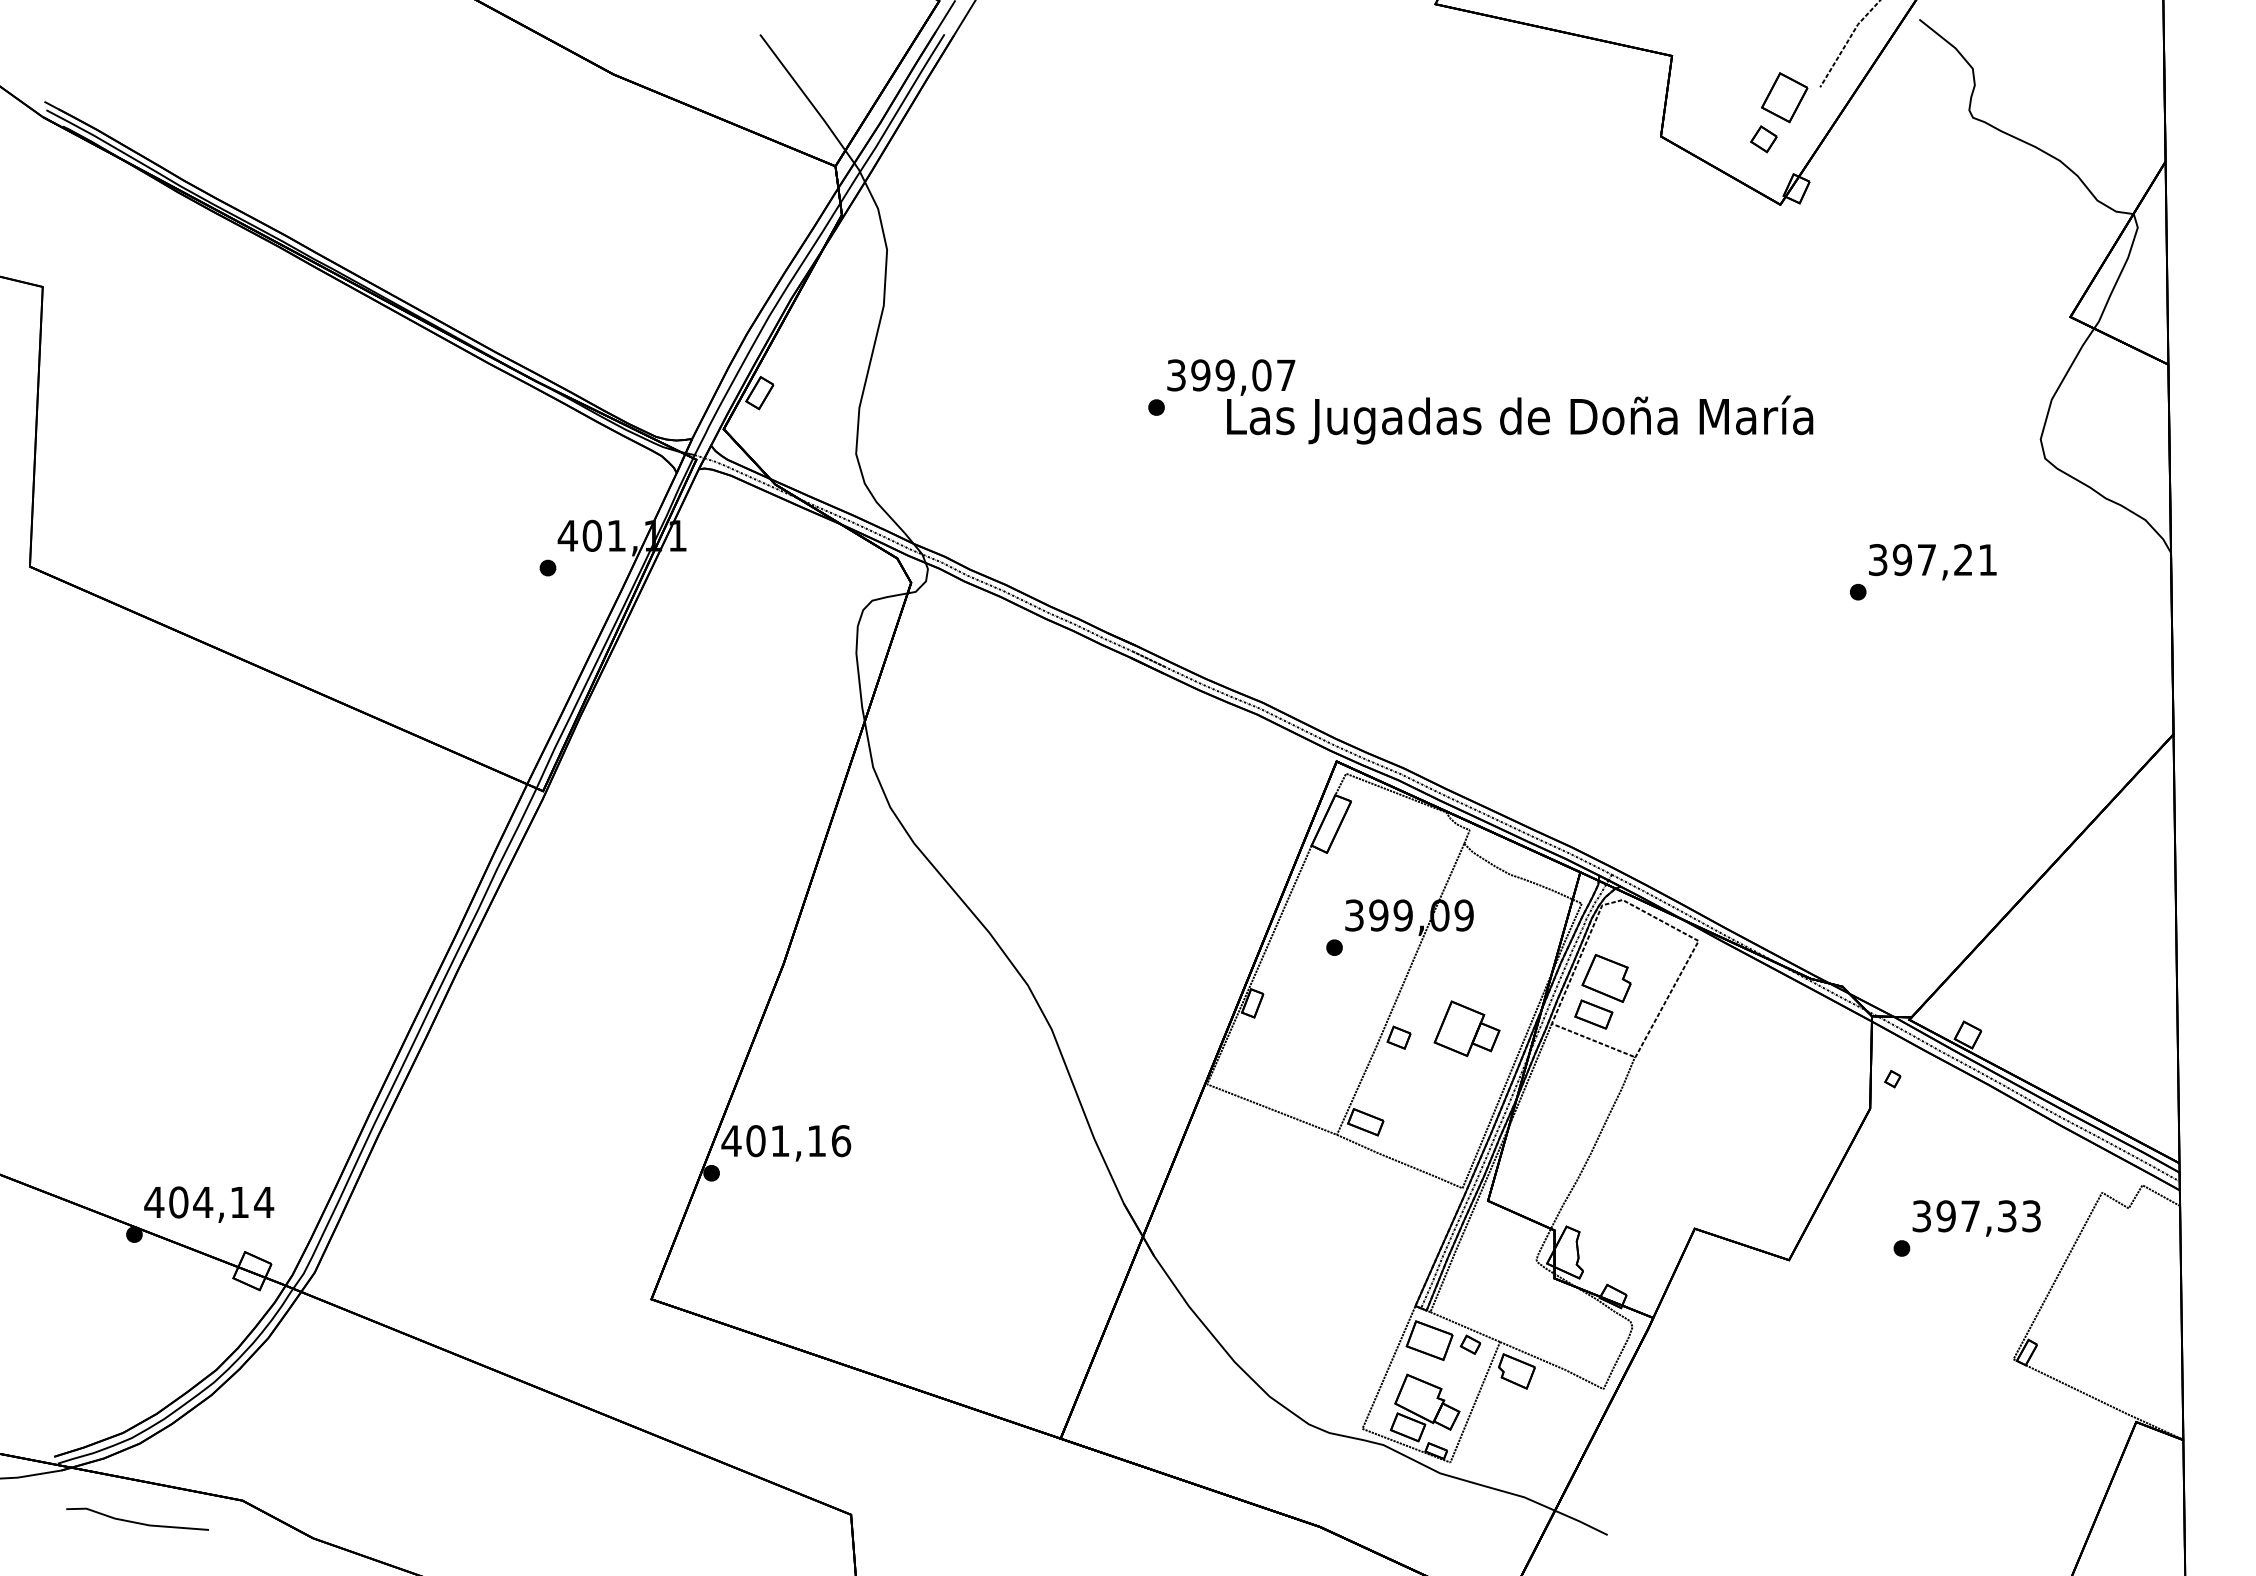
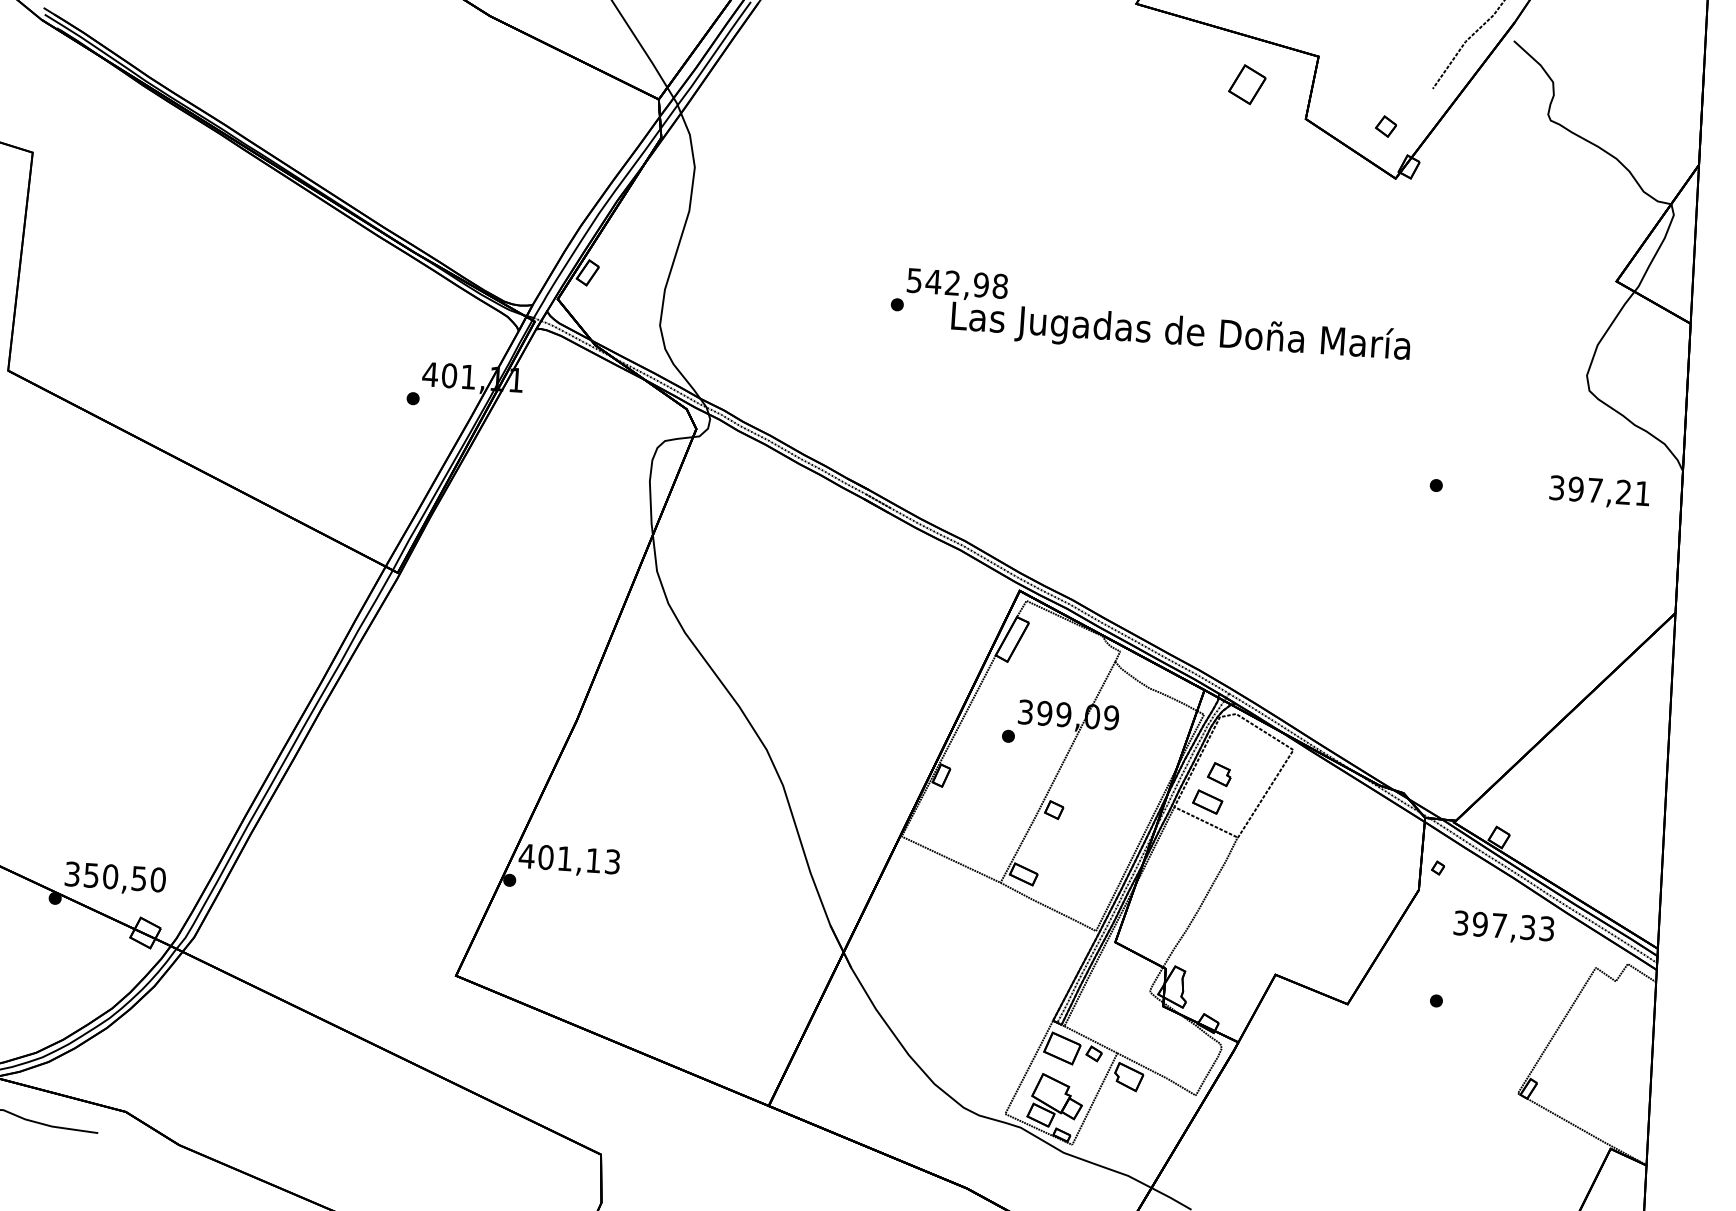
part: (1784, 97) -> (1247, 84), moved
text: (1231, 375) -> (957, 283), 399,07 -> 542,98
text: (1932, 562) -> (1599, 492), moved
part: (1606, 978) -> (1219, 774), size x0.6
part: (1466, 1028) -> (1107, 806), removed
text: (841, 1141) -> (612, 862), 401,16 -> 401,13
text: (209, 1202) -> (115, 877), 404,14 -> 350,50
text: (1976, 1218) -> (1503, 927), moved

